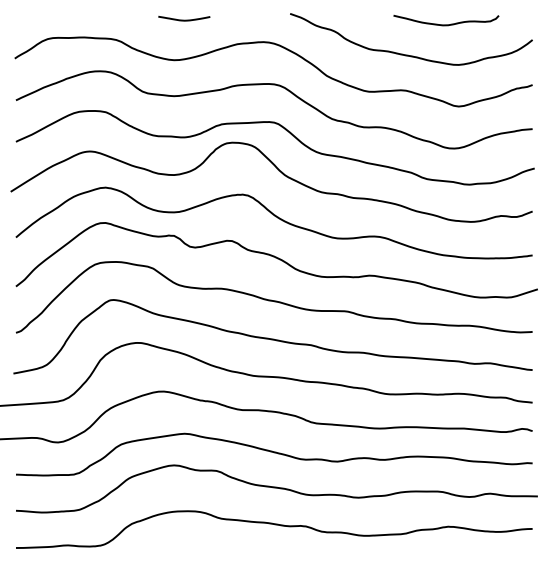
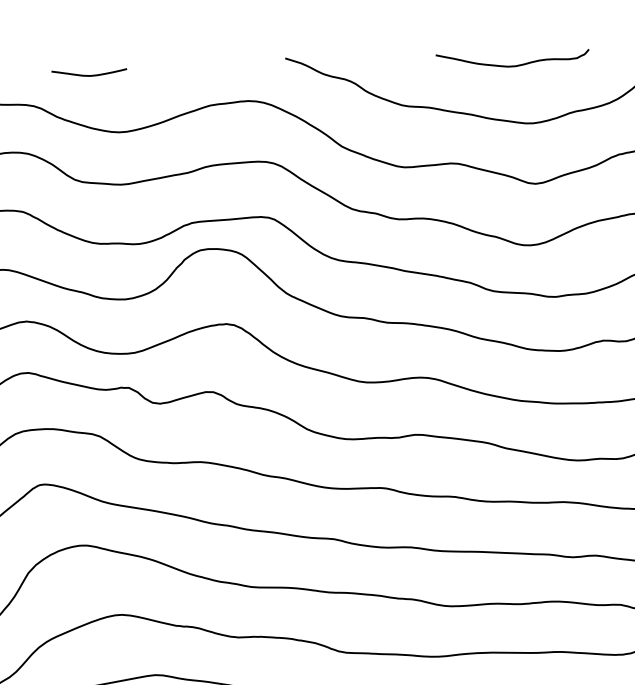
curve: (184, 19) -> (89, 74), moved

